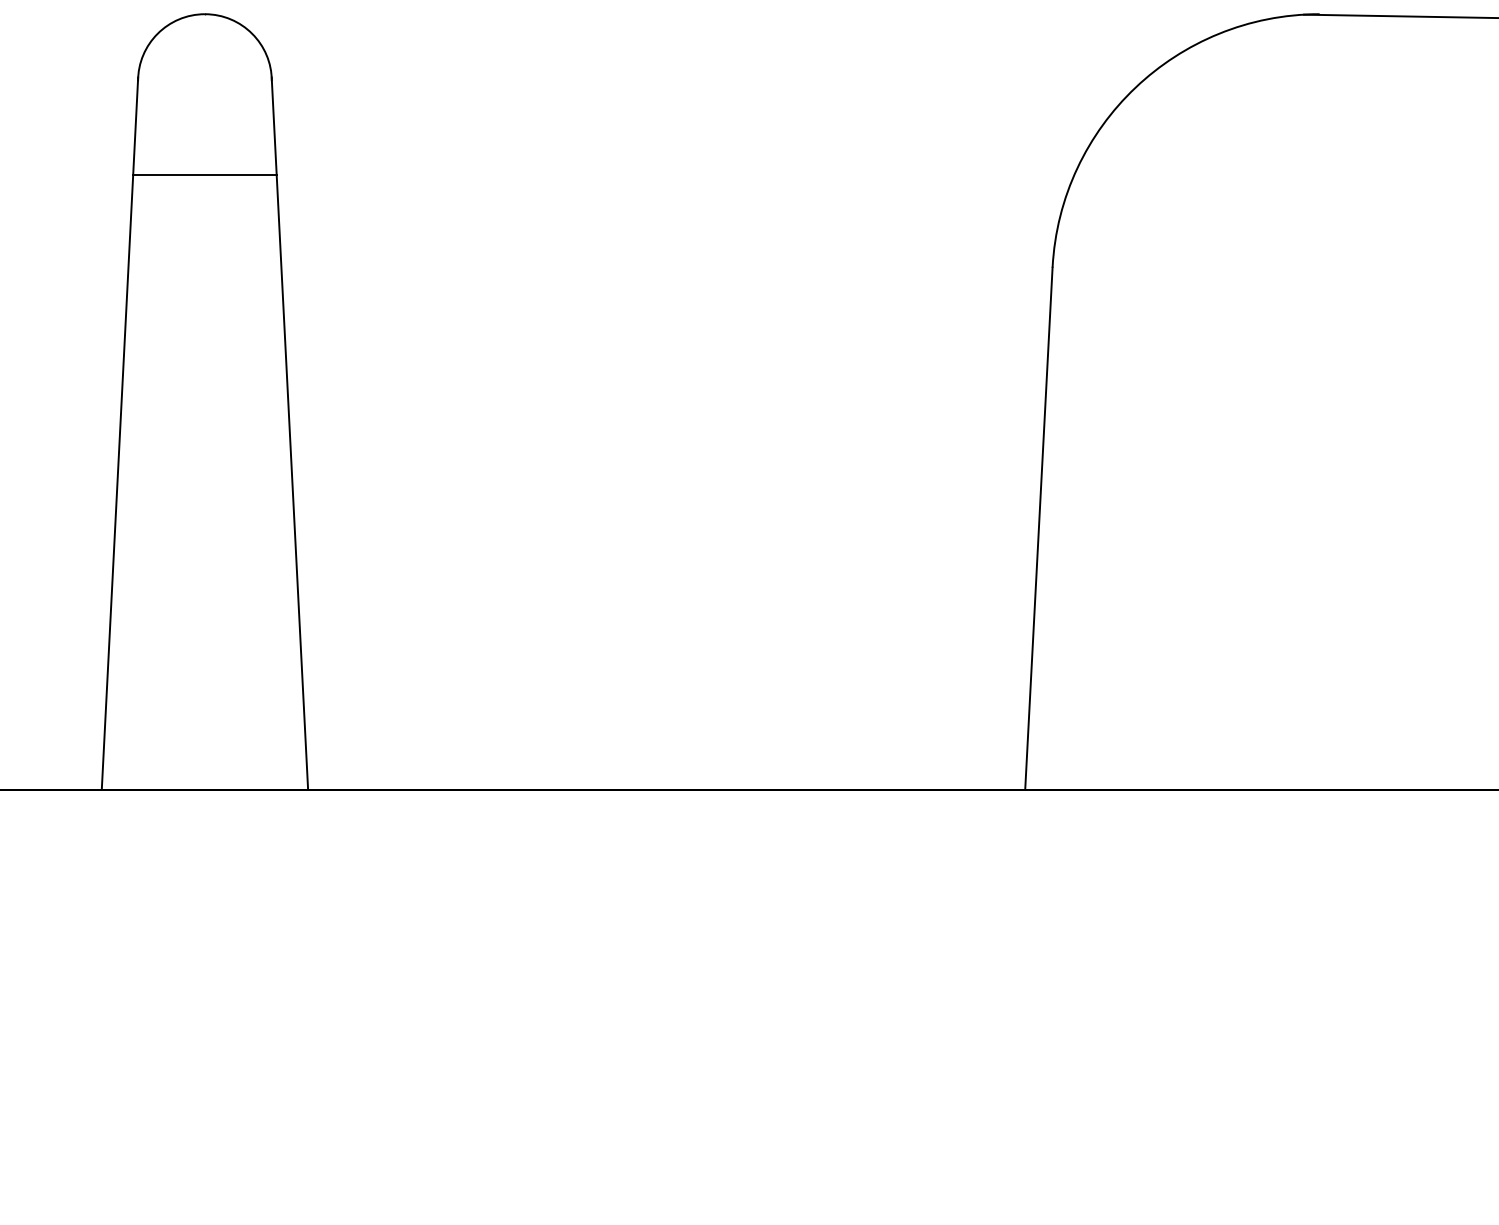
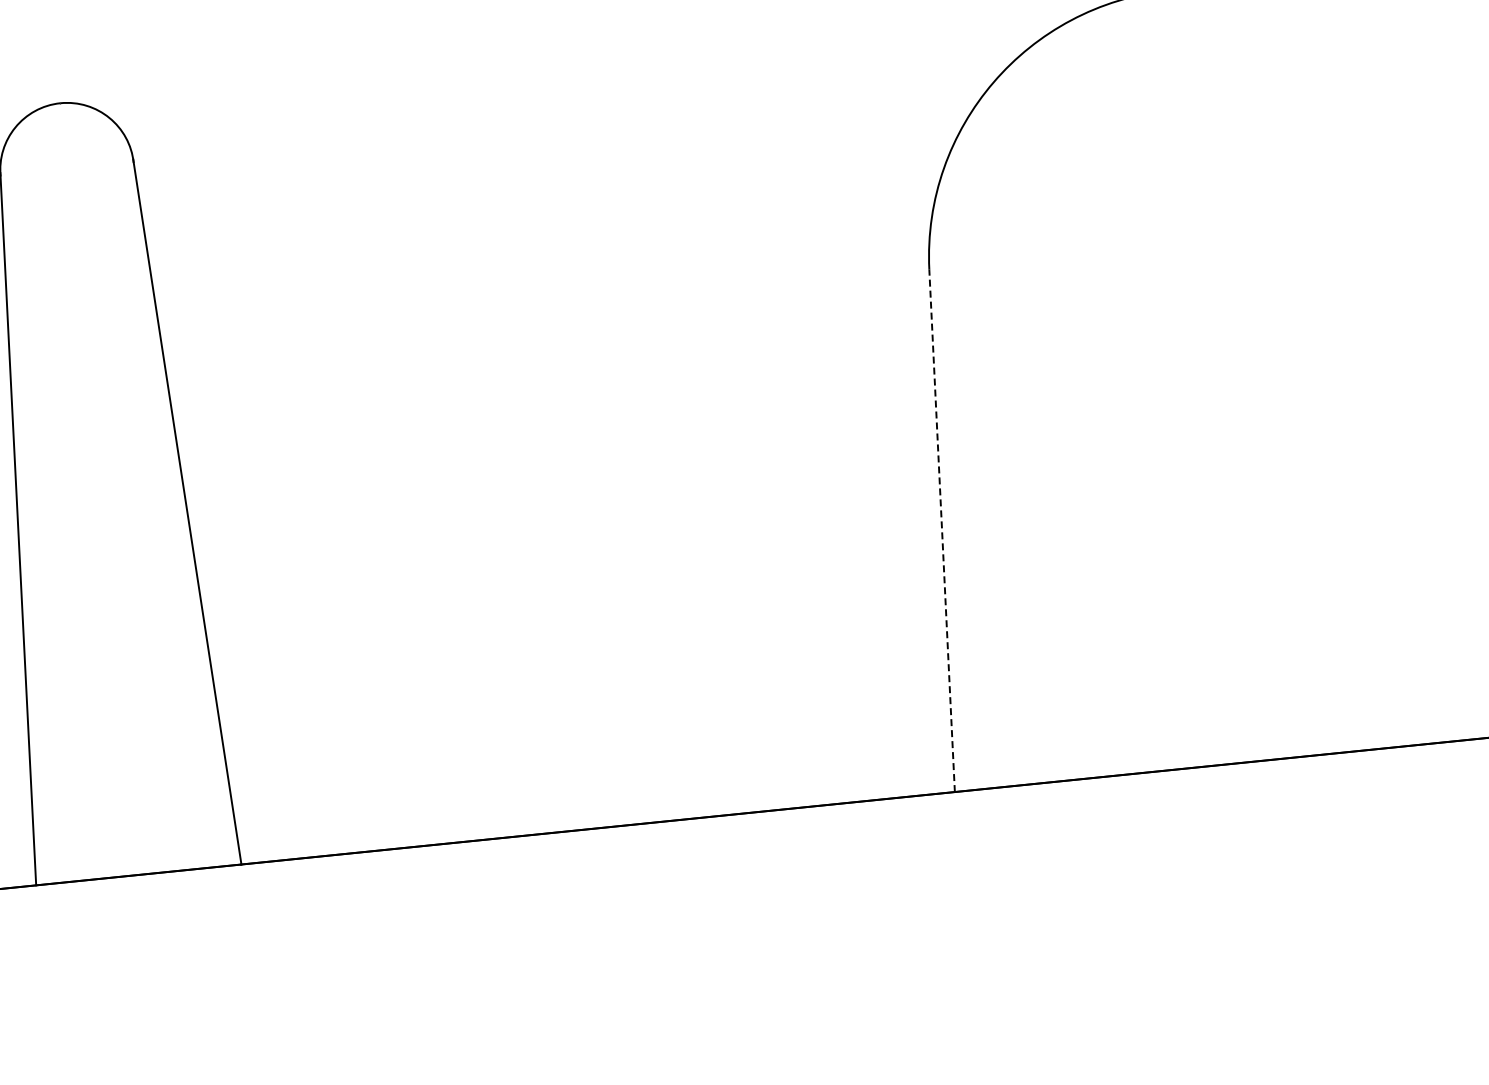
line: (204, 174) -> (76, 262), removed
line: (1038, 528) -> (941, 530), solid -> dashed

